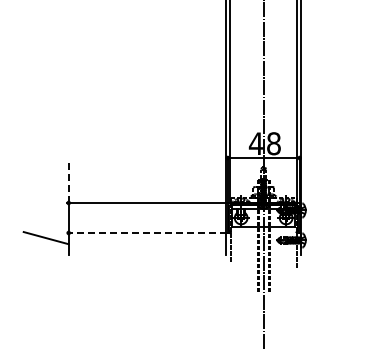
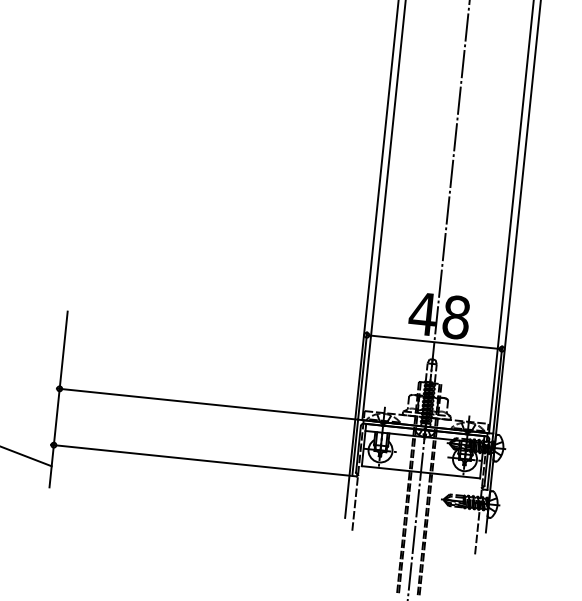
line: (68, 182) -> (63, 350), dashed -> solid
line: (146, 232) -> (199, 459), dashed -> solid

